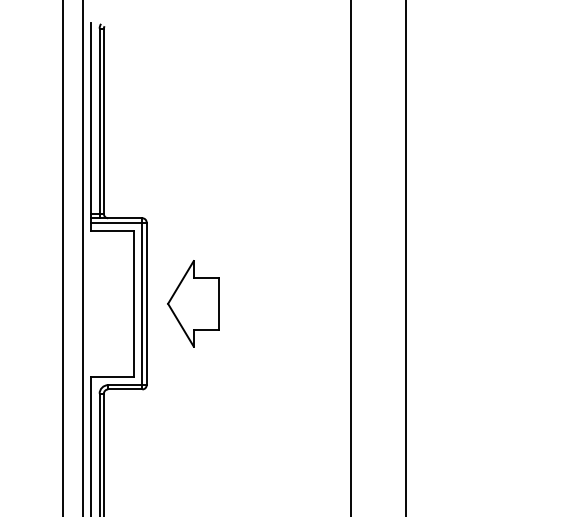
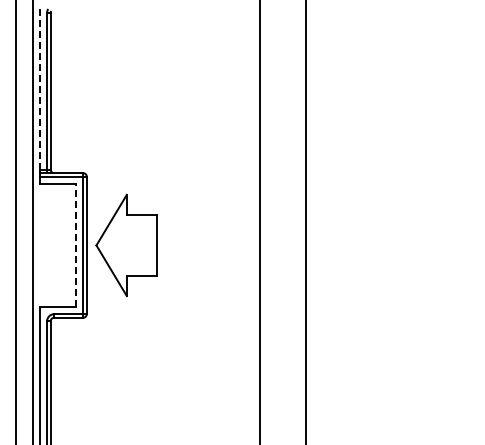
line: (90, 119) -> (39, 89), solid -> dashed
line: (133, 302) -> (75, 244), solid -> dashed
part: (192, 303) -> (125, 245), size x1.4

